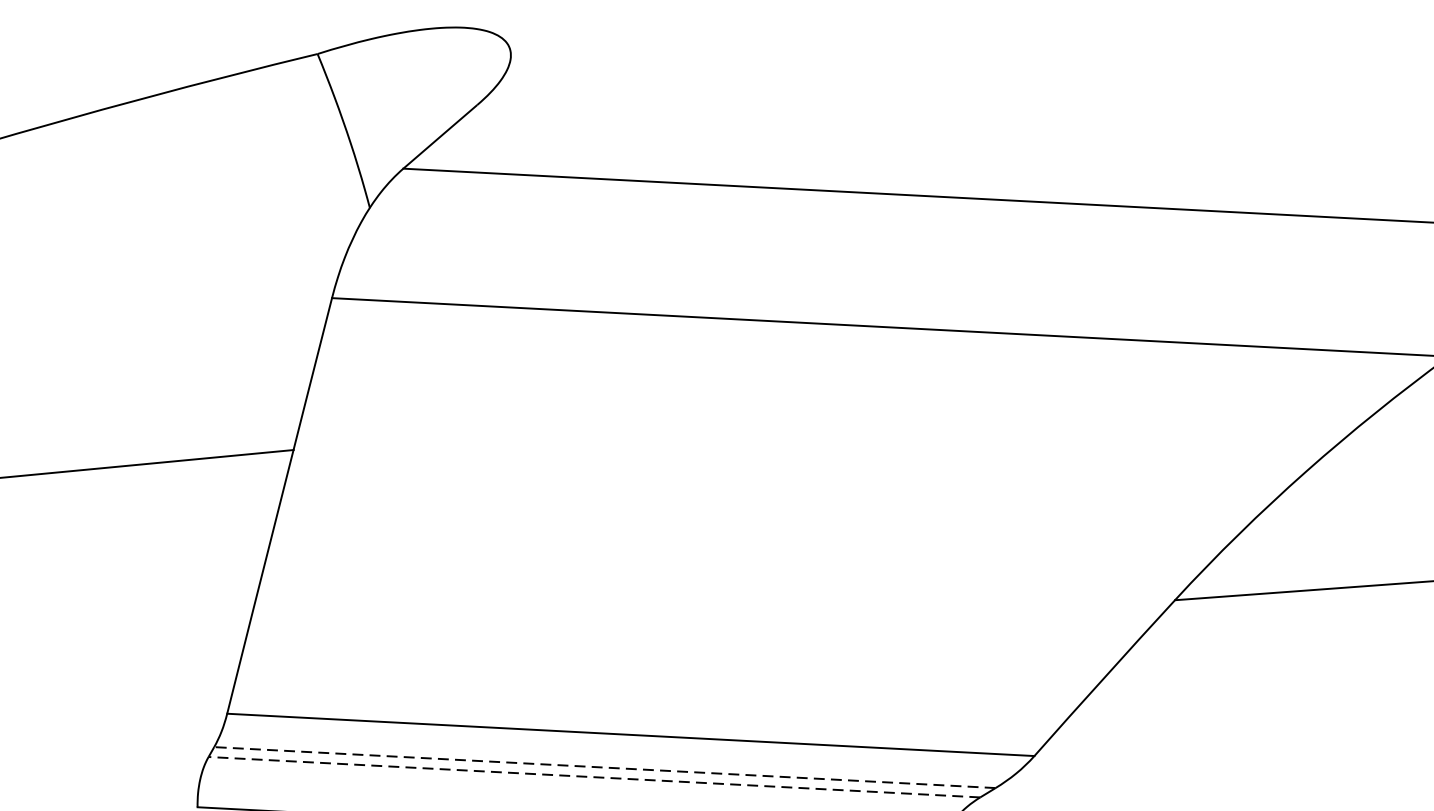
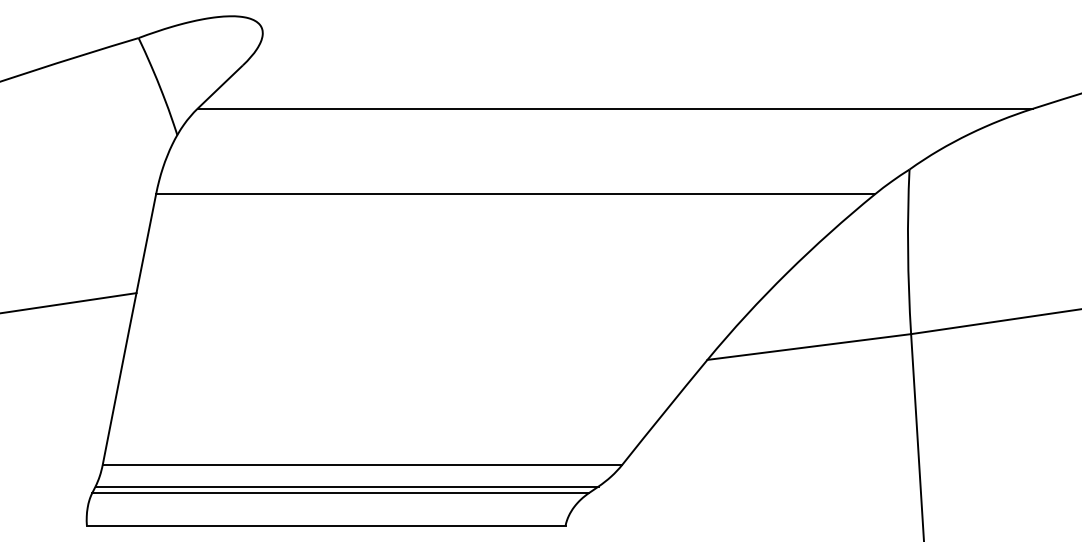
line: (605, 767) -> (347, 486), dashed -> solid
line: (594, 777) -> (340, 493), dashed -> solid

